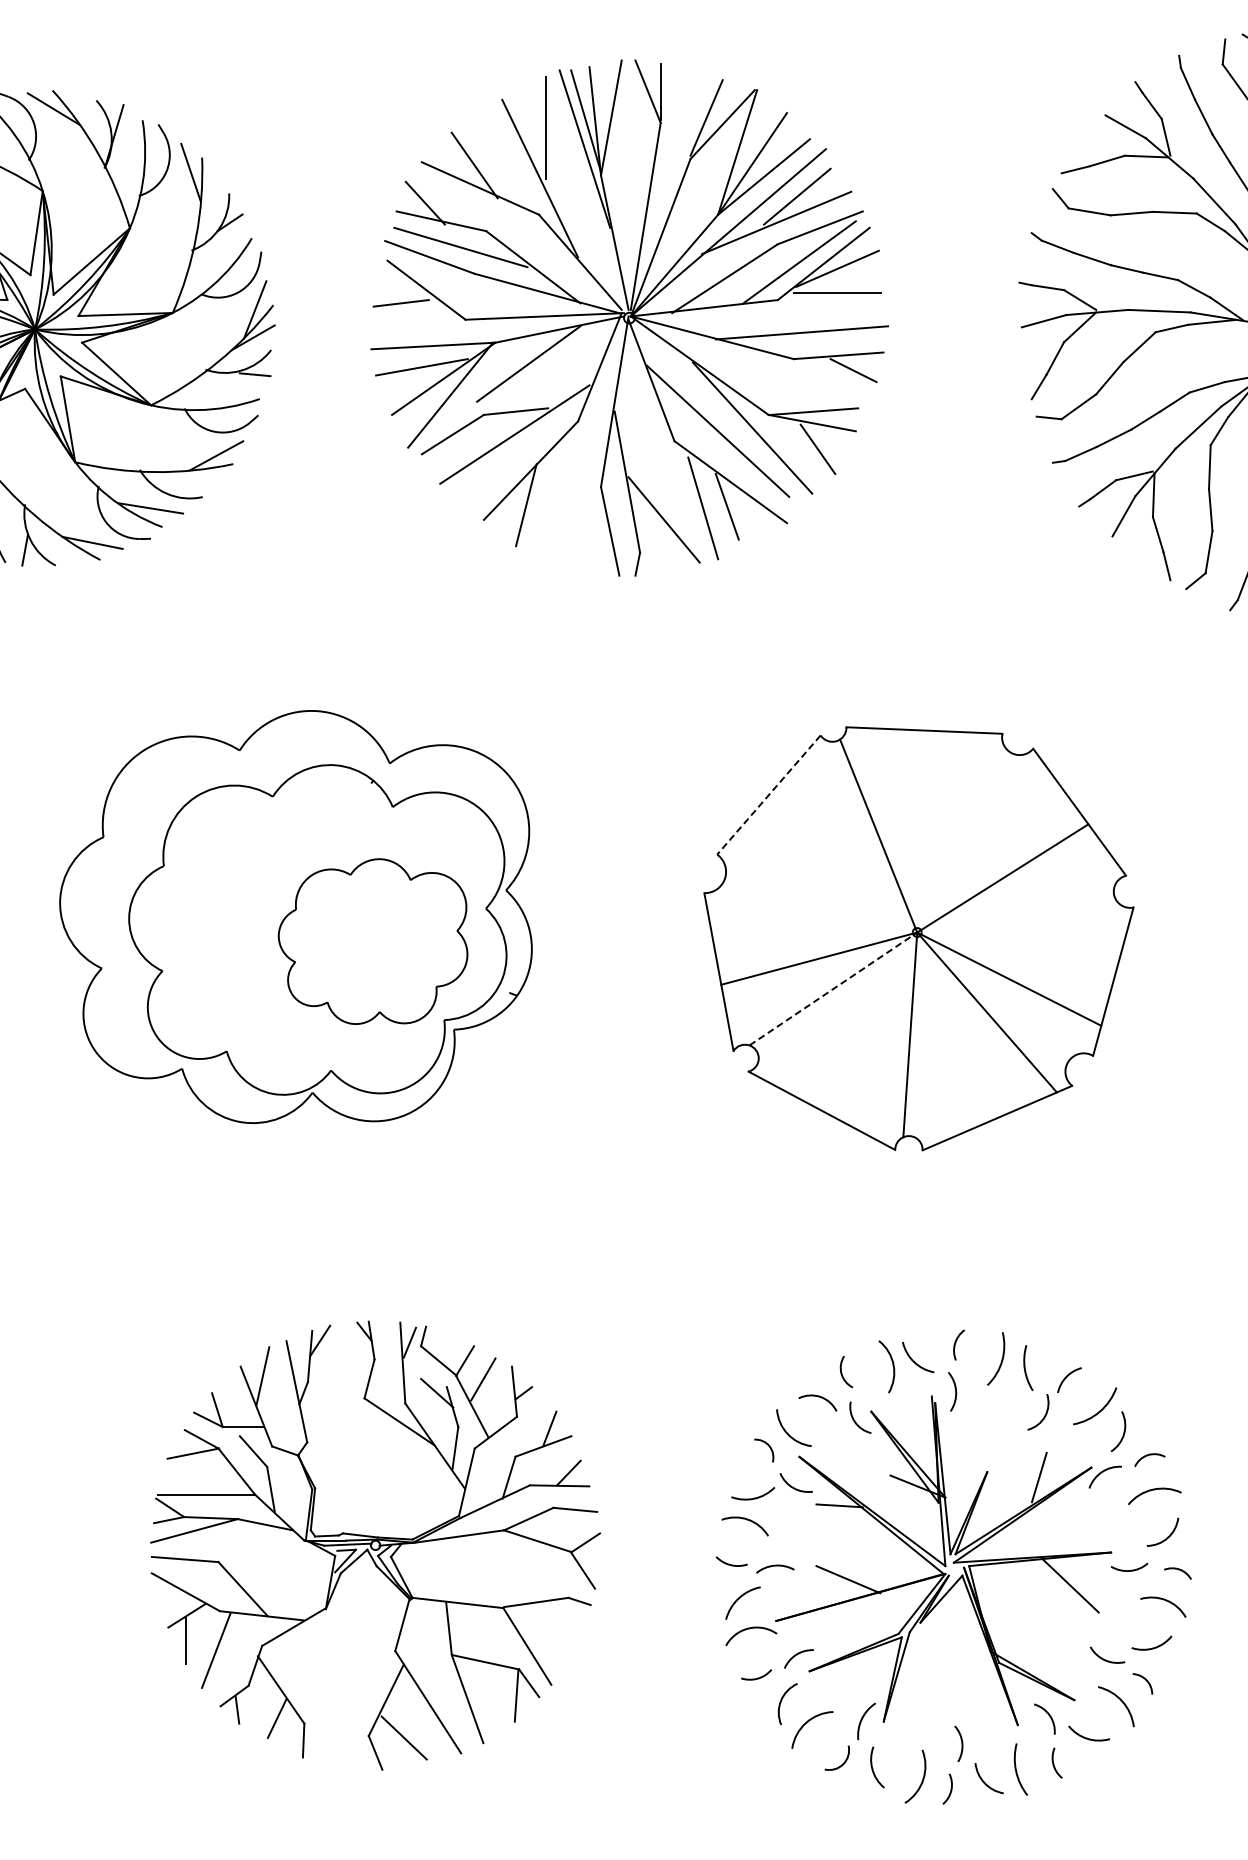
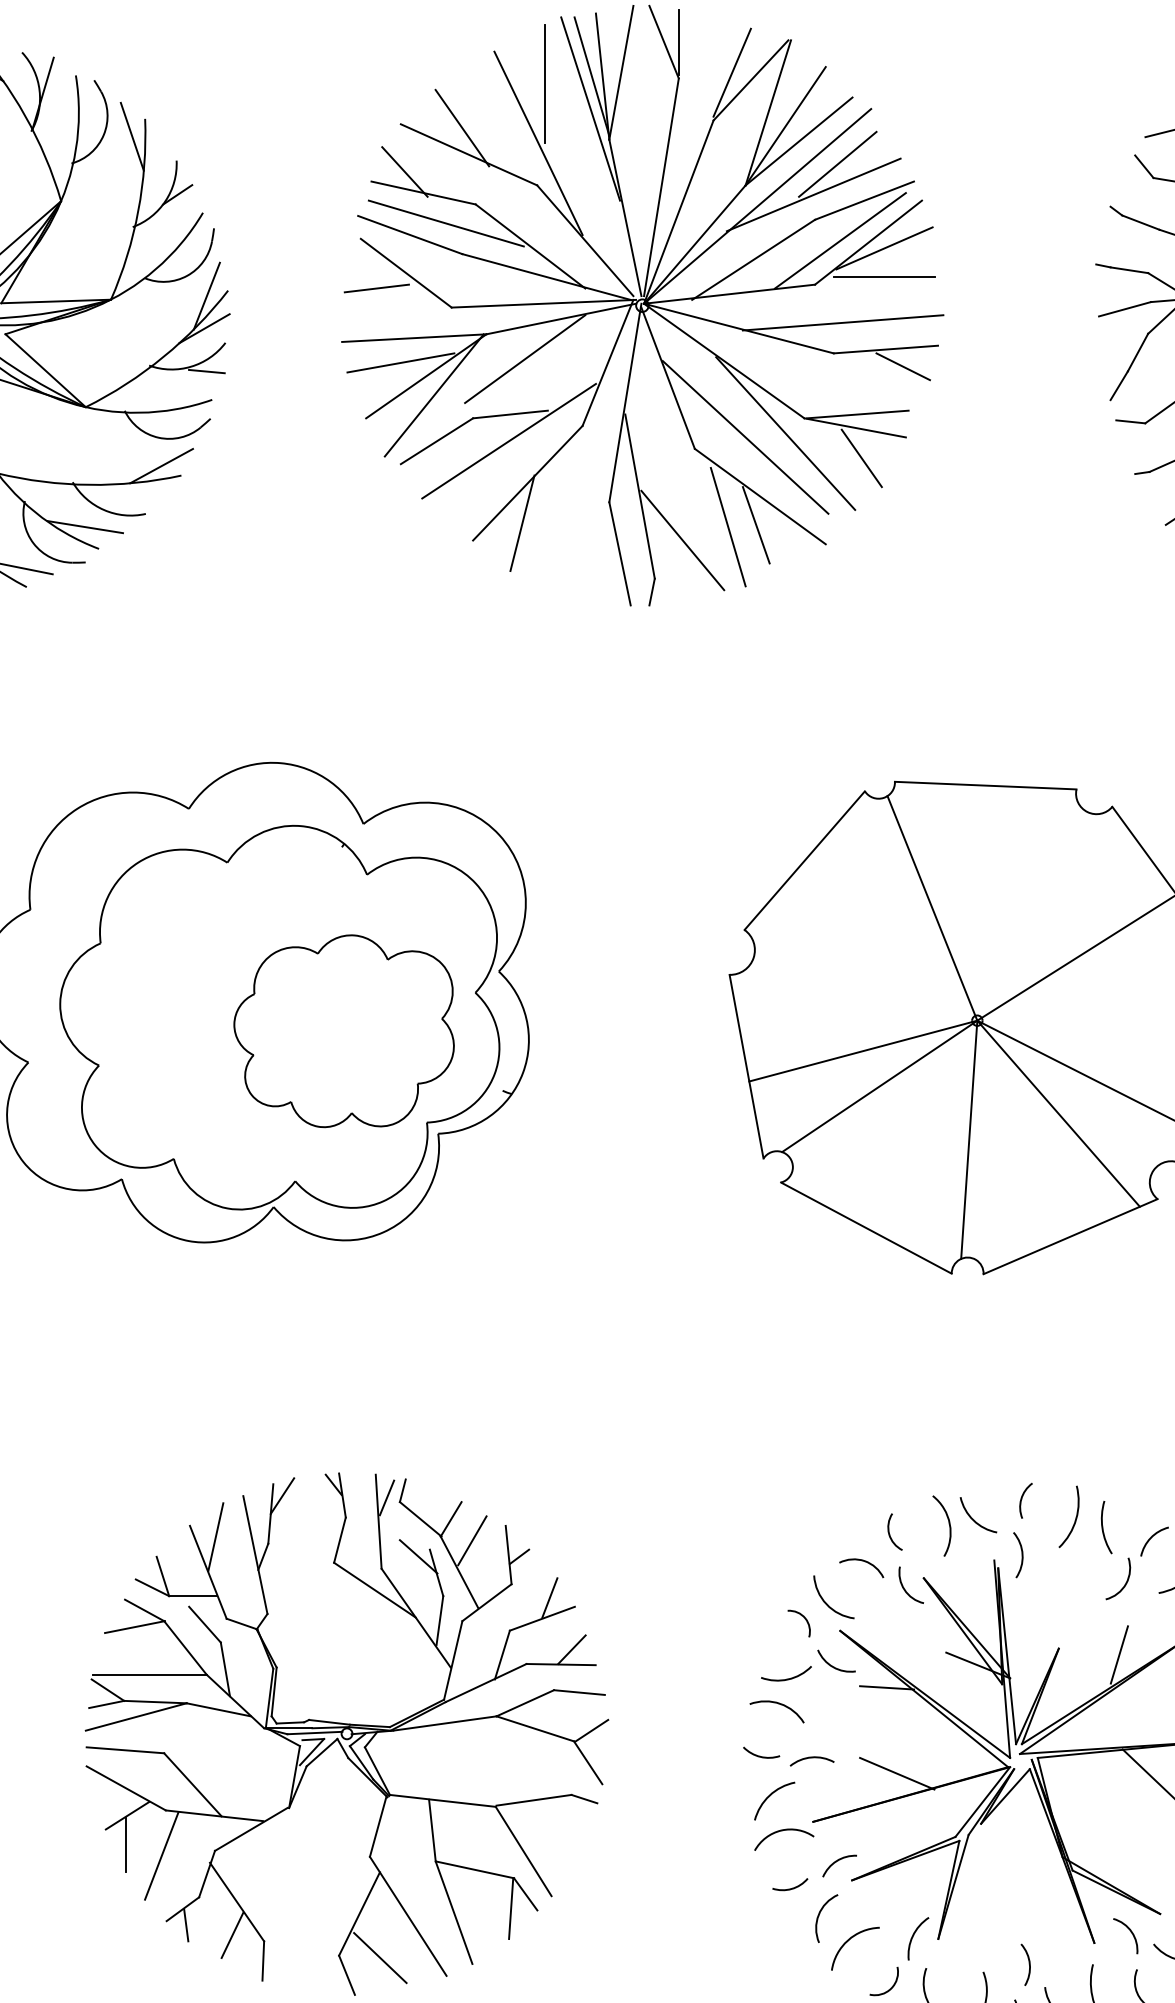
line: (768, 795) -> (804, 861), dashed -> solid
line: (833, 988) -> (879, 1085), dashed -> solid

